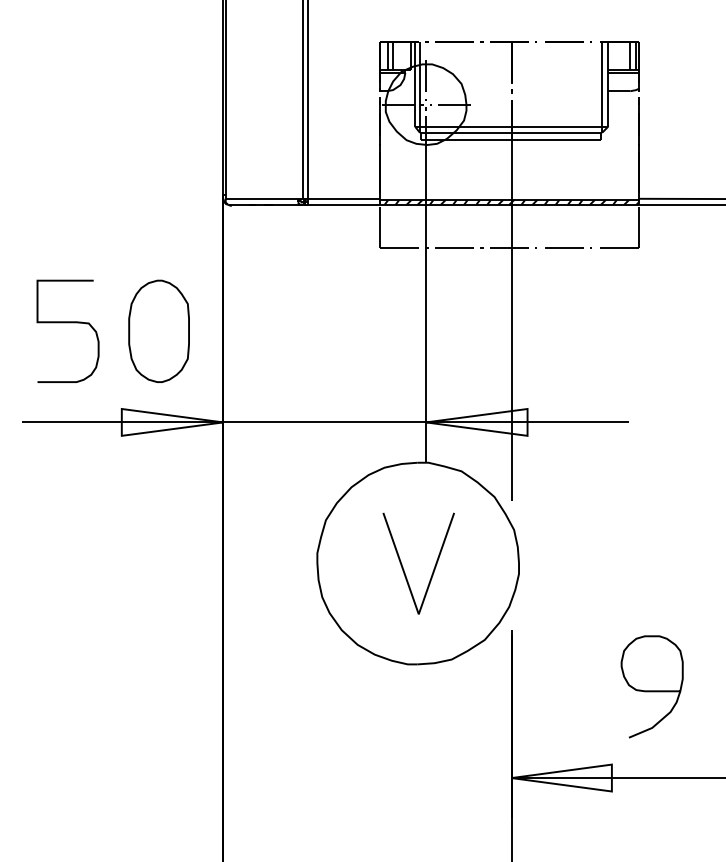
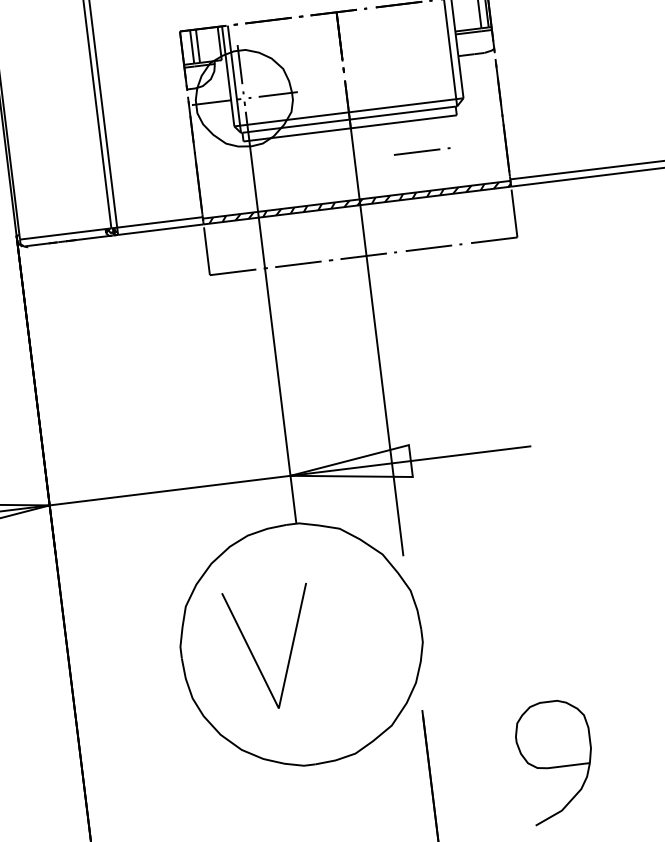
line: (568, 166) -> (422, 151), added
curve: (404, 569) -> (255, 657), moved
curve: (651, 690) -> (555, 766), moved

